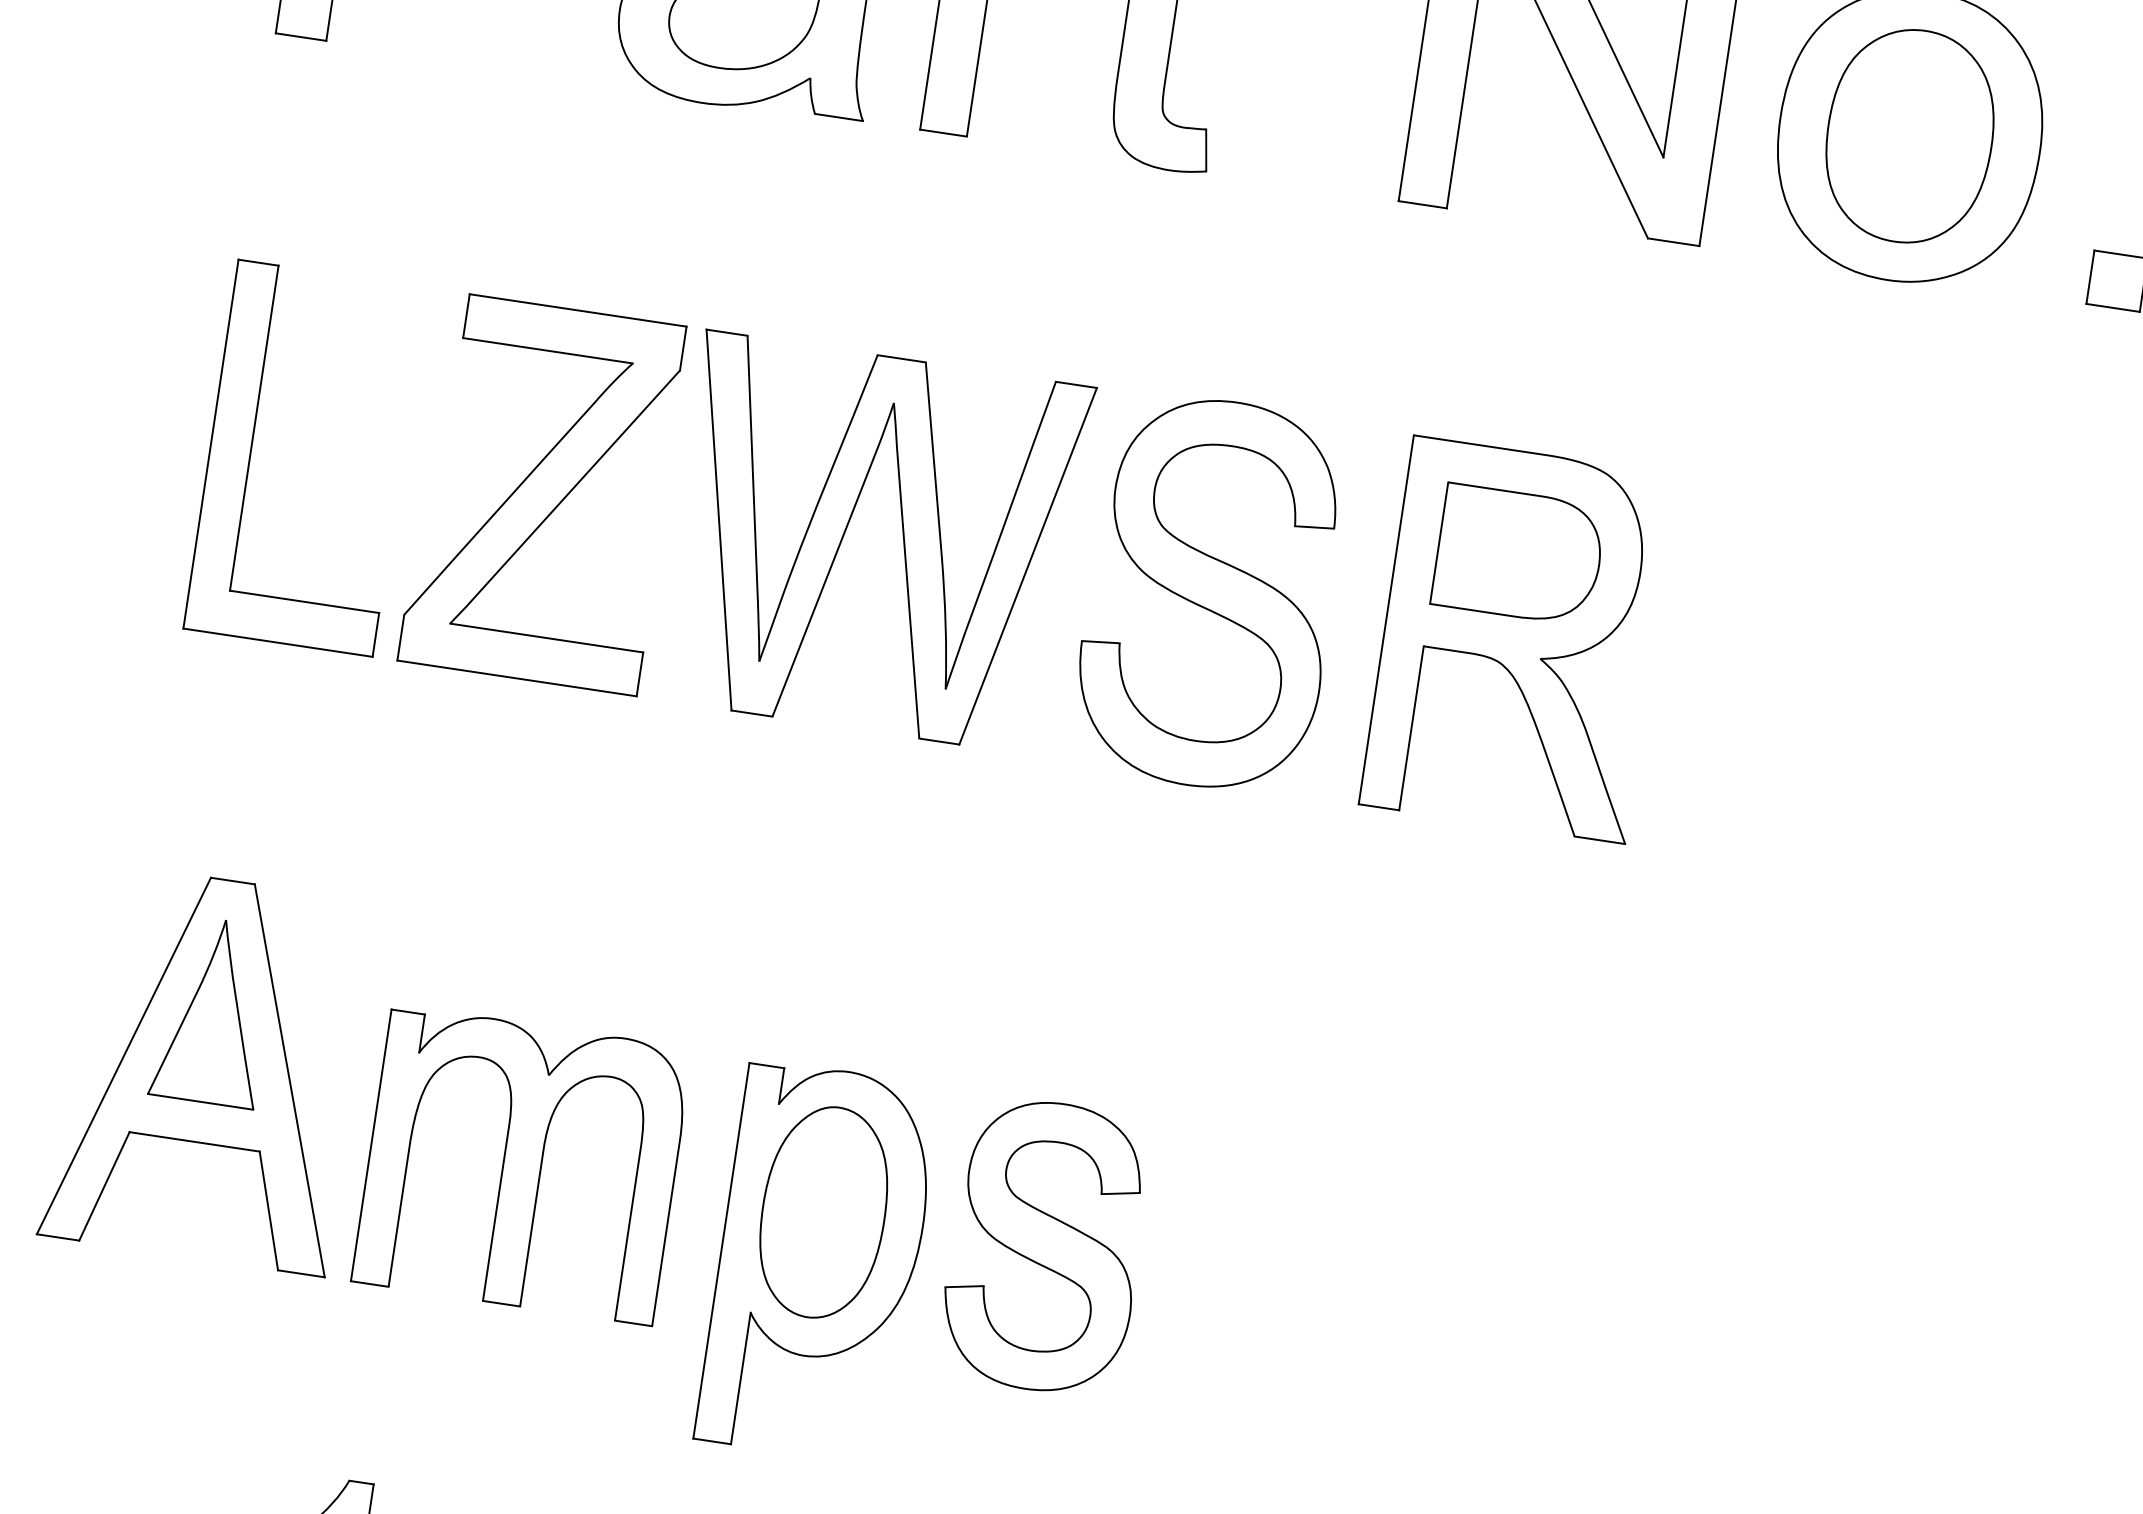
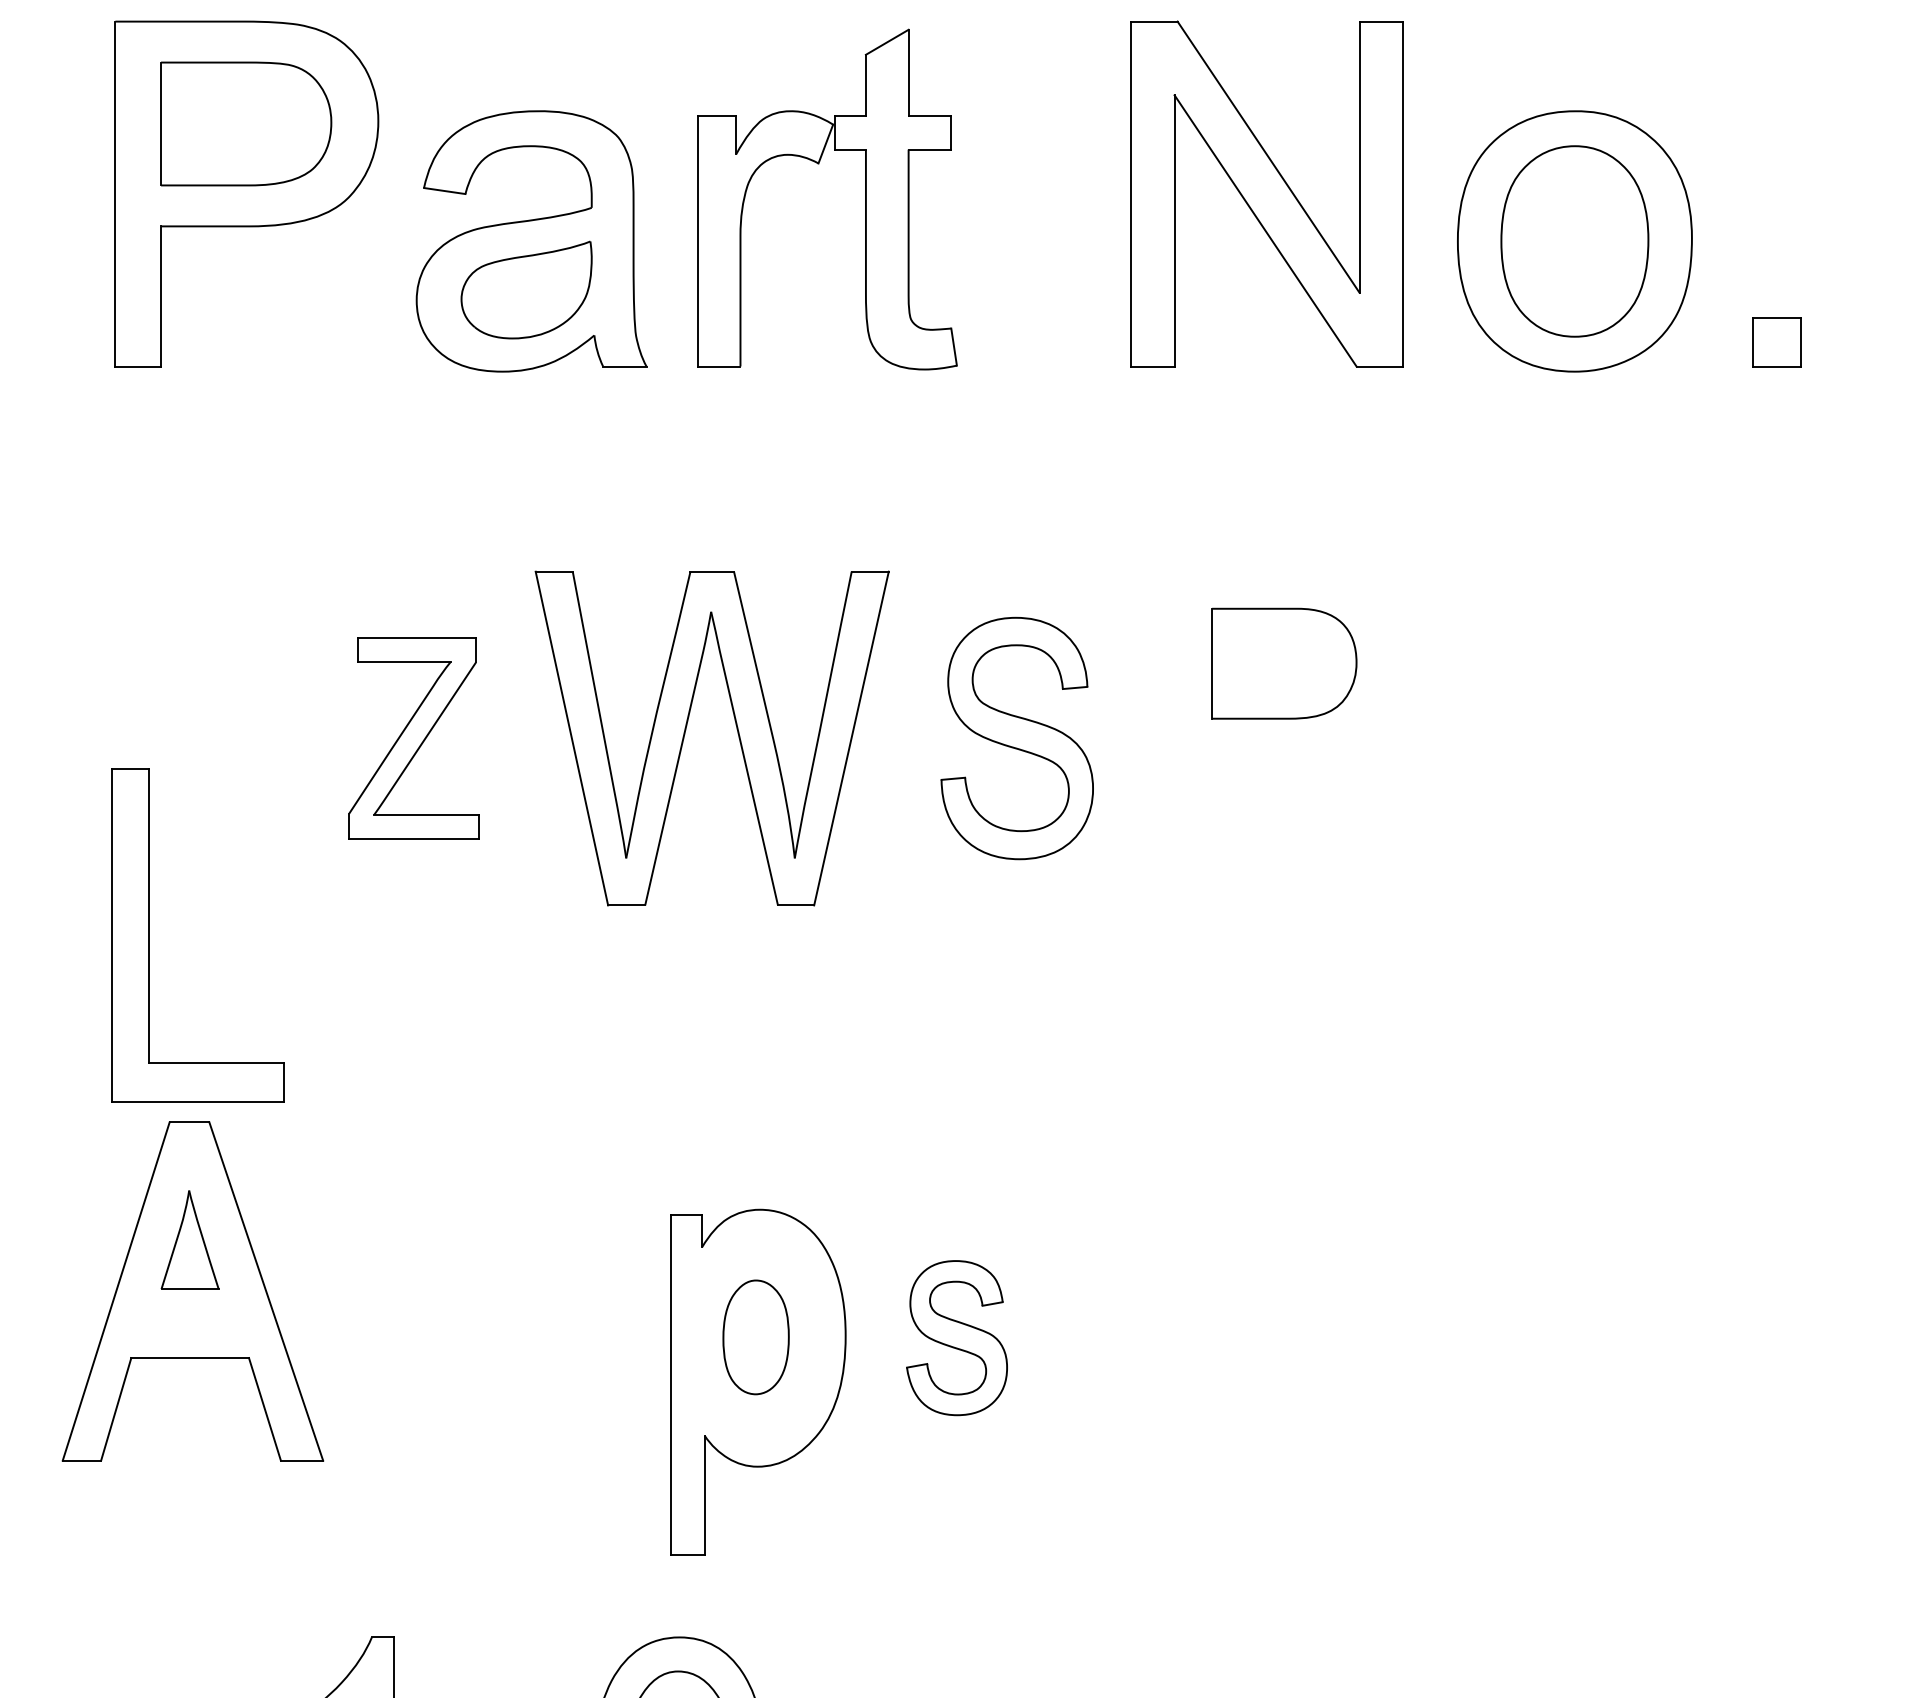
part: (252, 450) -> (149, 935), moved
part: (543, 493) -> (413, 738), size x0.6
part: (1211, 593) -> (1017, 738), size x0.7
part: (1519, 638) -> (1295, 737), removed
part: (213, 1010) -> (189, 1239), size x0.6
part: (522, 1164) -> (483, 1334), removed
part: (823, 1212) -> (755, 1337), size x0.6
part: (1045, 1245) -> (956, 1337), size x0.6

